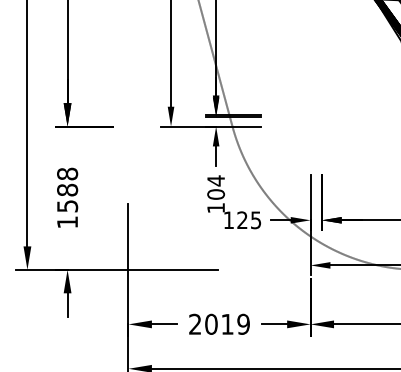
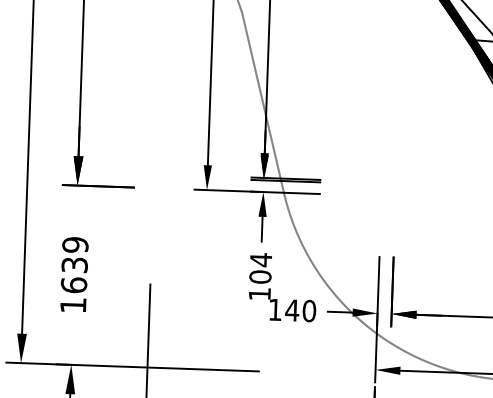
text: (67, 189) -> (74, 264), 1588 -> 1639
text: (248, 220) -> (299, 311), 125 -> 140

